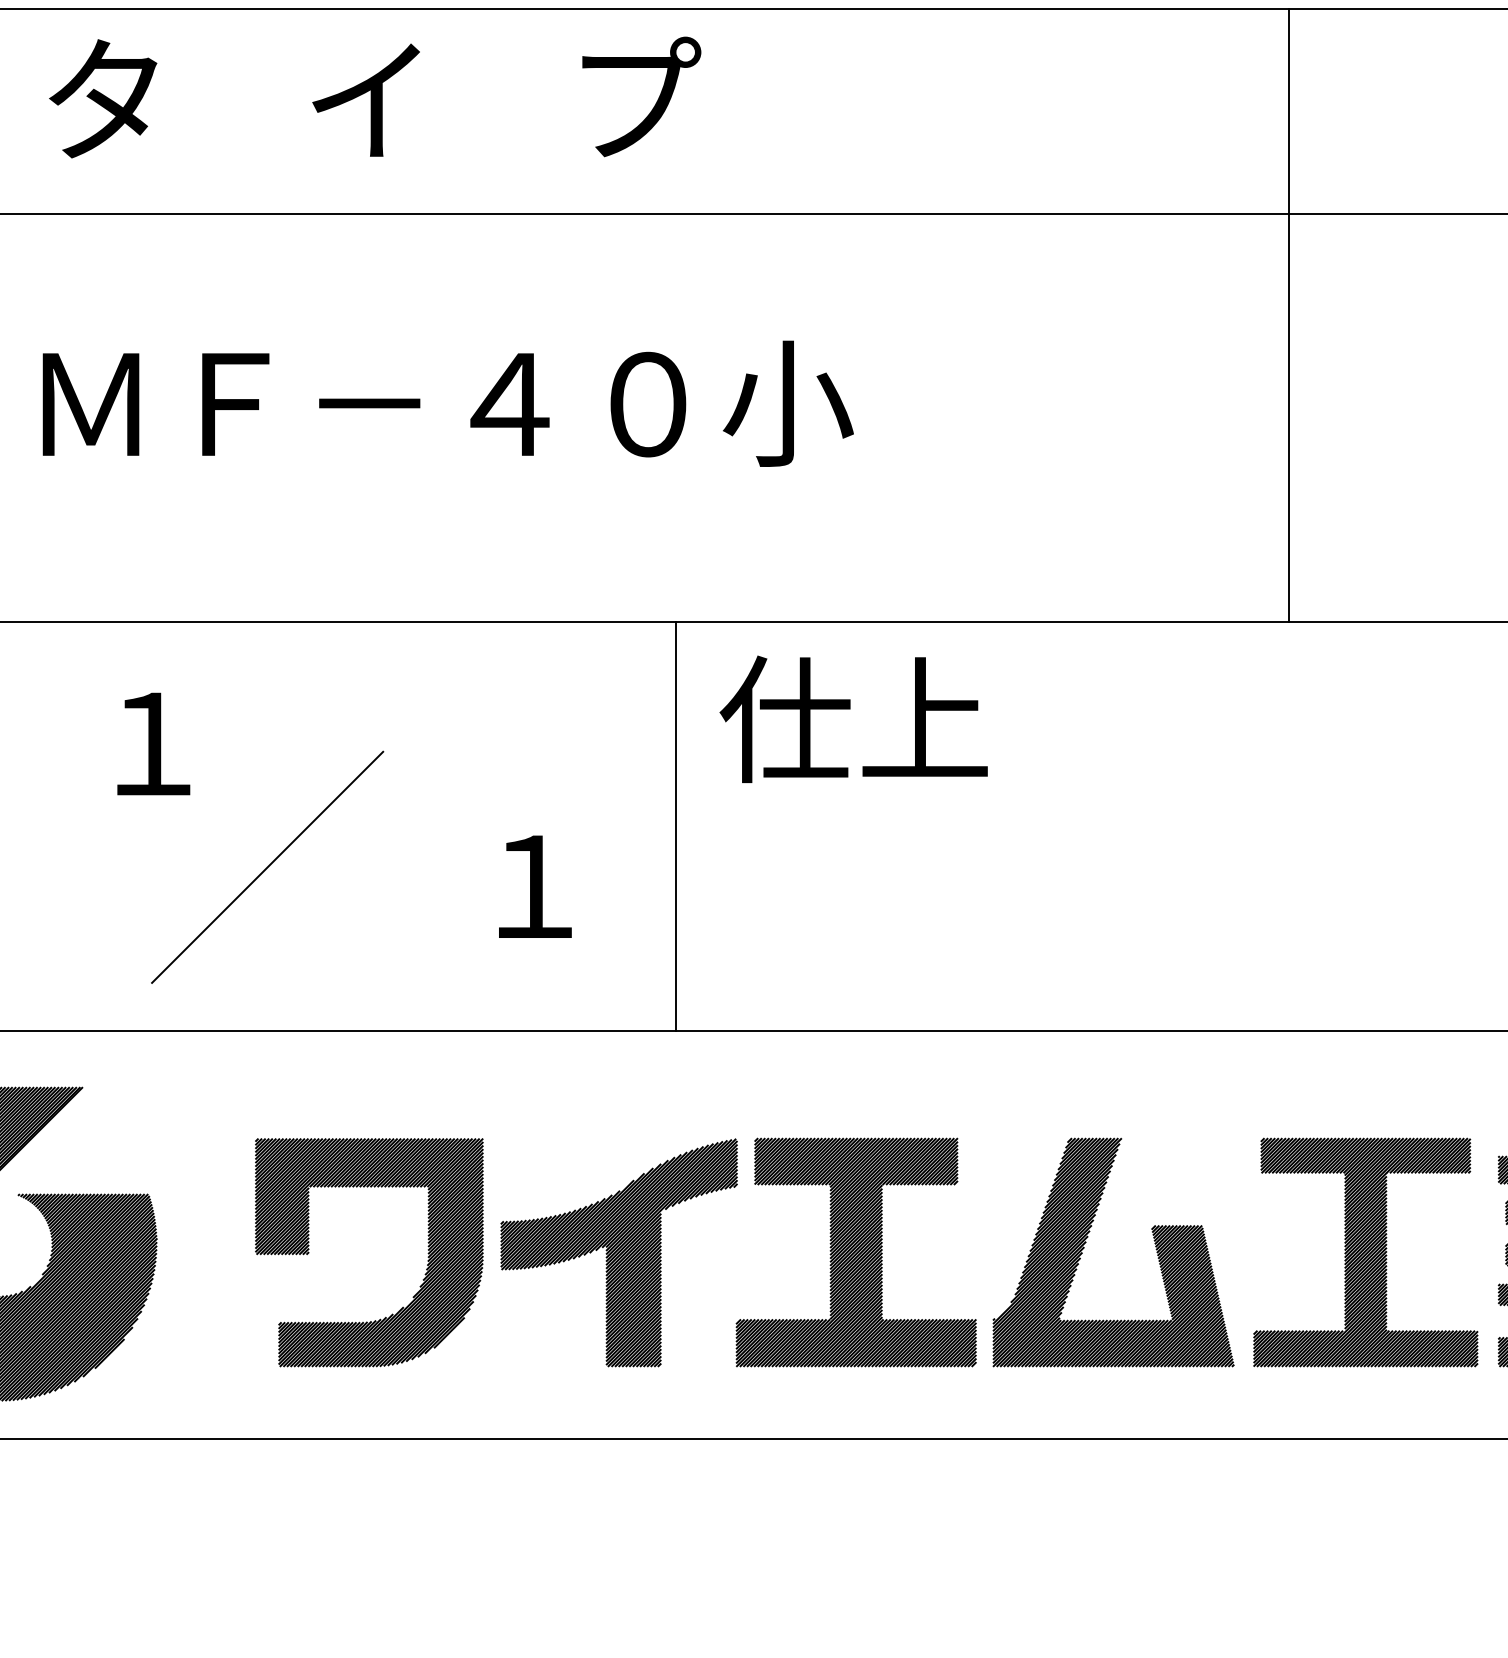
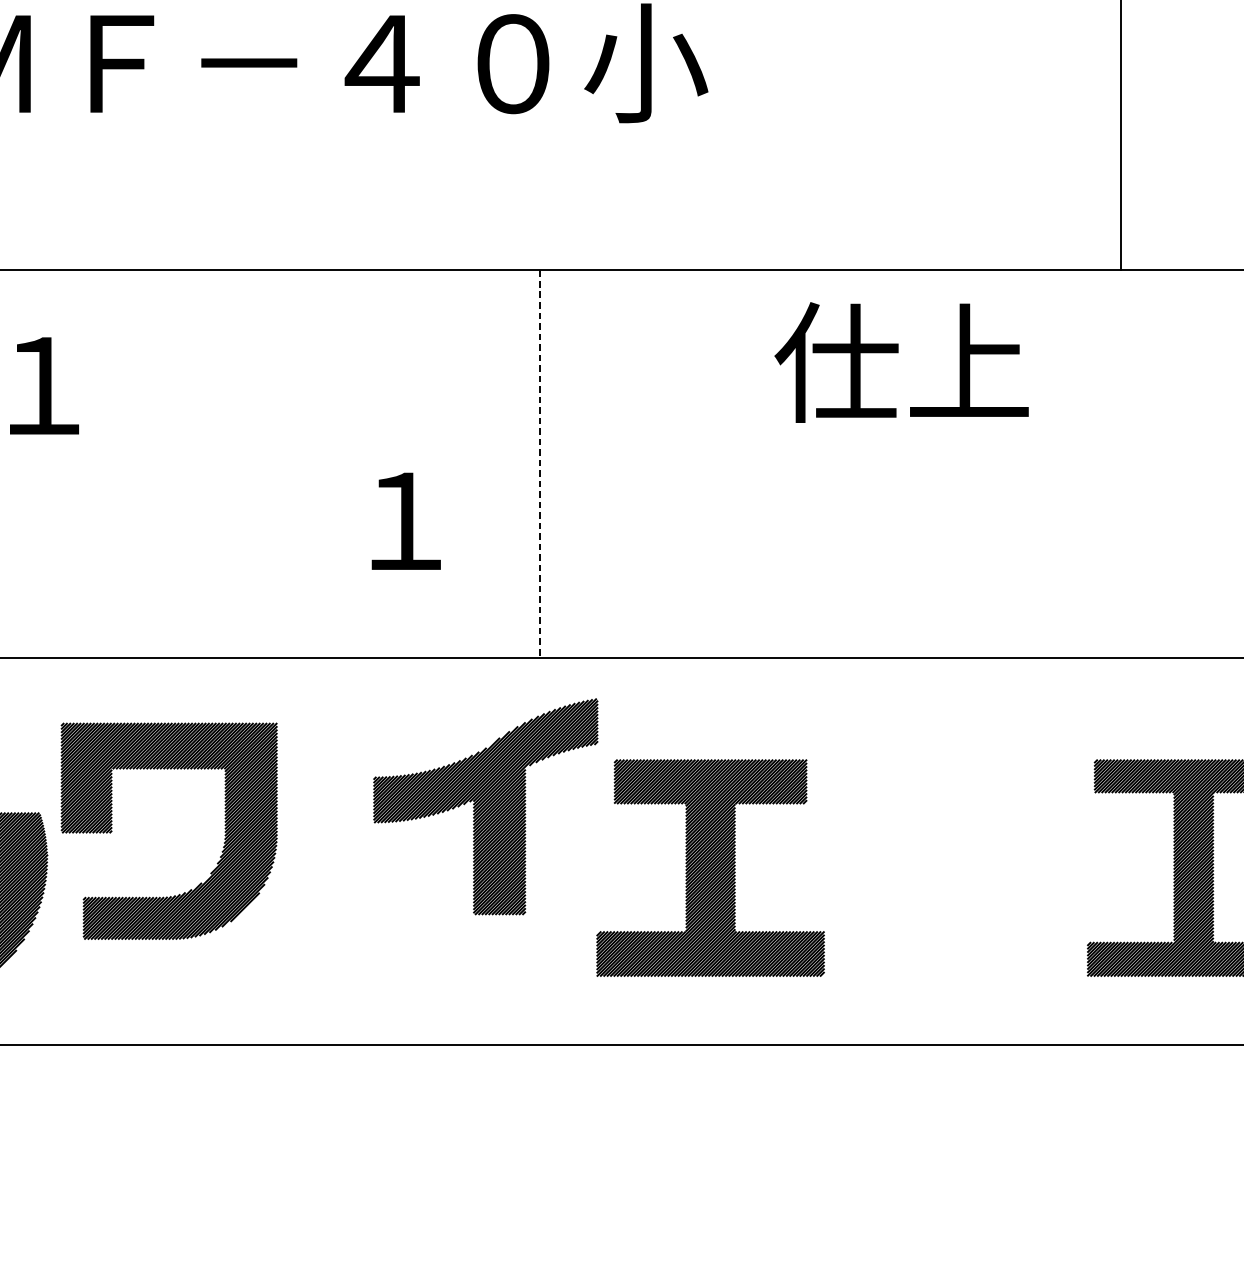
text: (853, 718) -> (901, 361), moved
line: (676, 827) -> (540, 465), solid -> dashed
line: (267, 866) -> (152, 502), removed
part: (1086, 1242) -> (928, 858), removed
part: (618, 1252) -> (485, 806), moved
part: (427, 1253) -> (224, 832), moved

